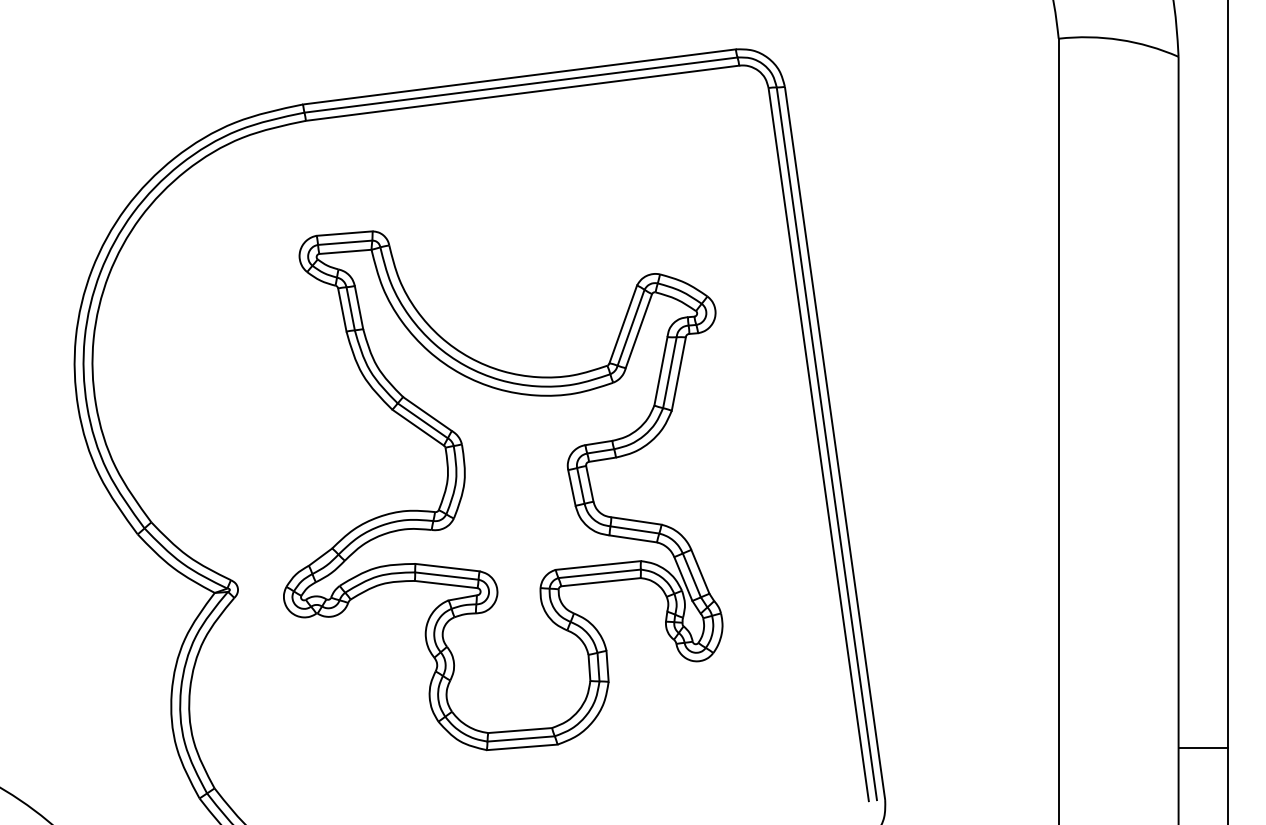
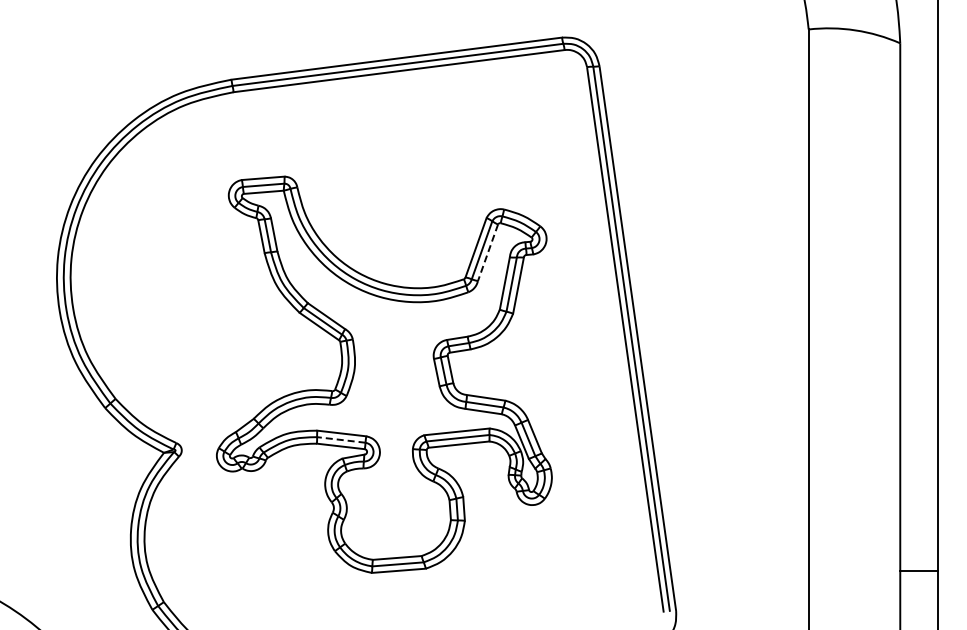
line: (638, 331) -> (487, 253), solid -> dashed
line: (445, 575) -> (340, 439), solid -> dashed

